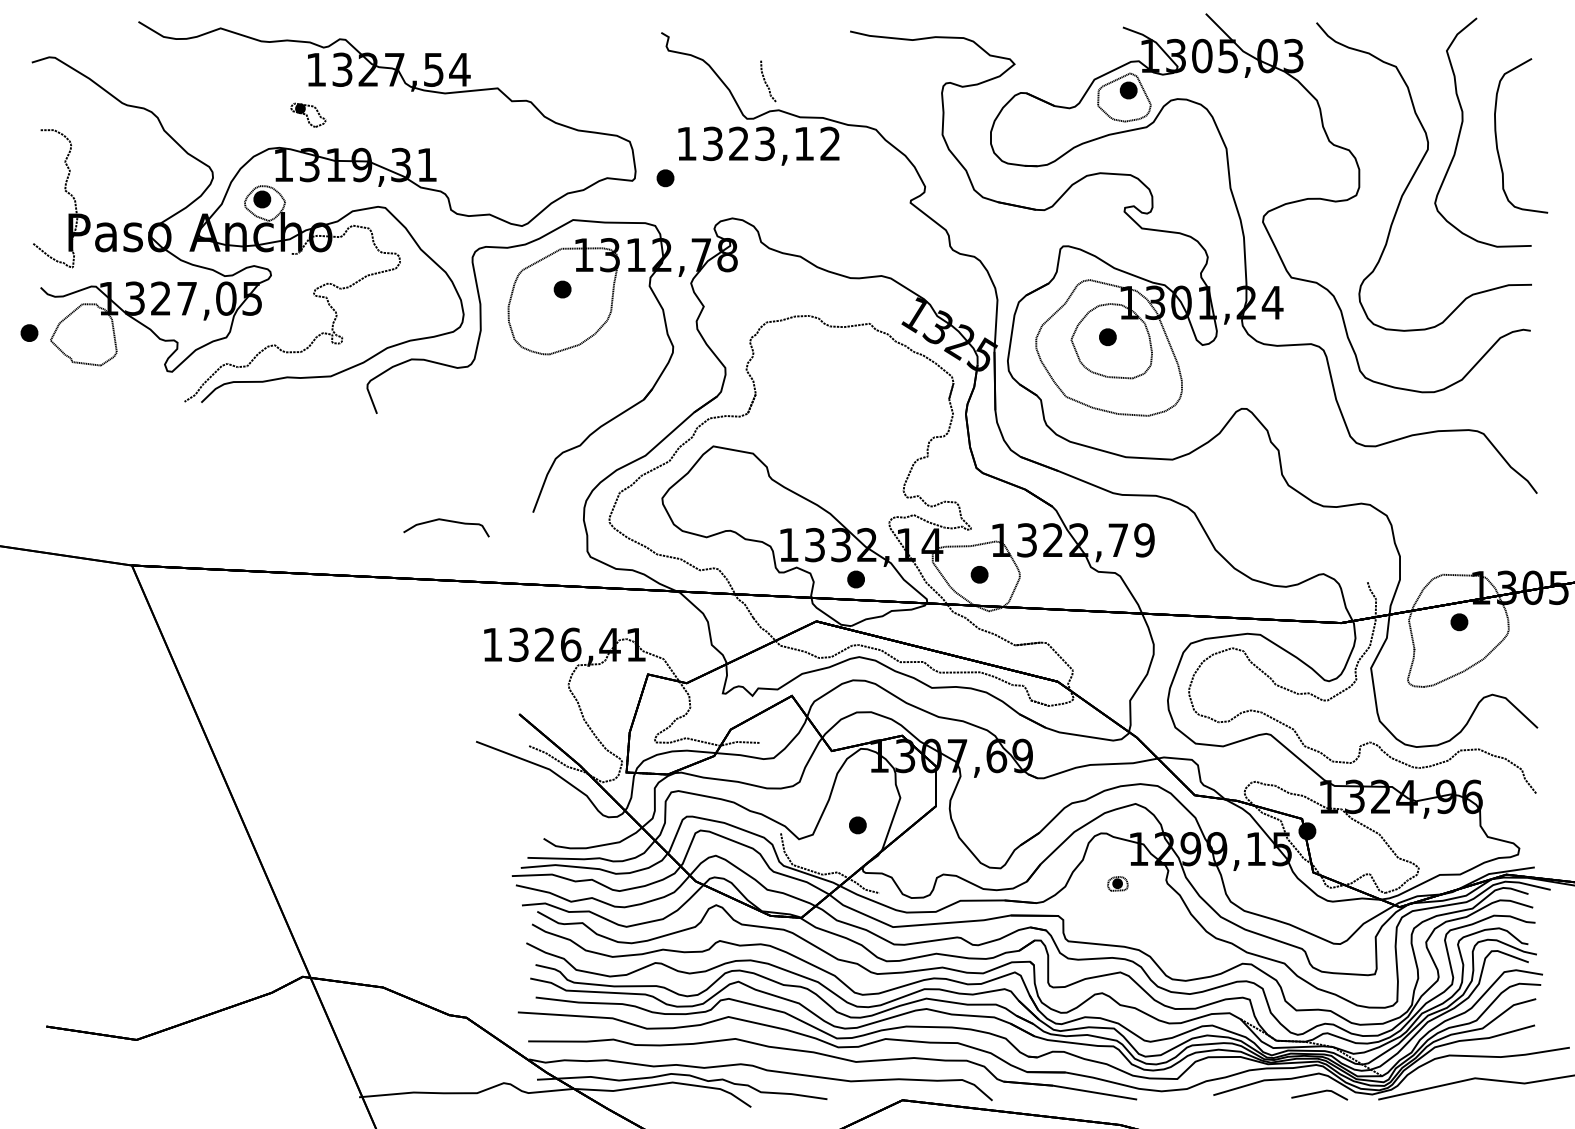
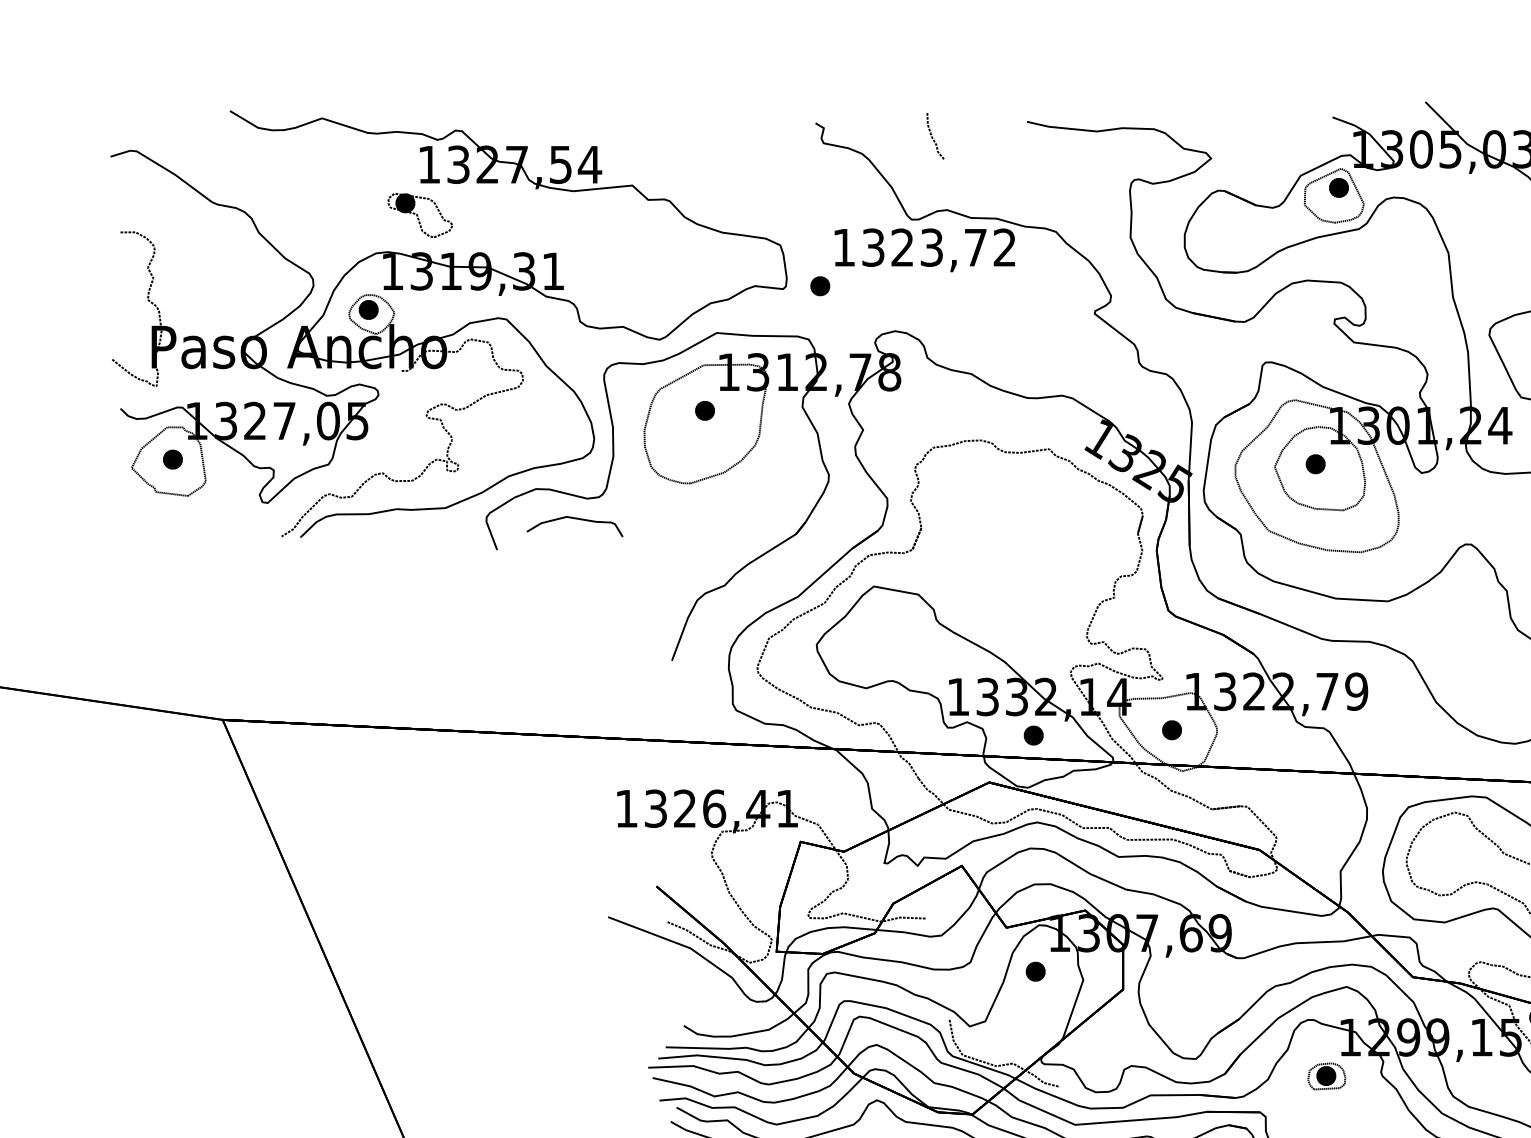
curve: (766, 82) -> (933, 137), moved
part: (308, 115) -> (420, 215), size x1.67
text: (803, 143) -> (974, 247), 1323,12 -> 1323,72
part: (29, 332) -> (172, 458), moved
curve: (446, 521) -> (575, 519), moved
part: (857, 825) -> (1035, 971), moved
part: (1117, 883) -> (1326, 1076), size x1.67

